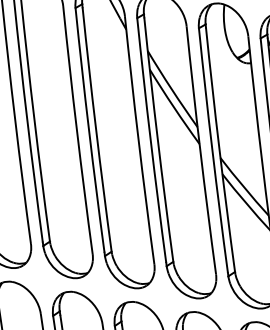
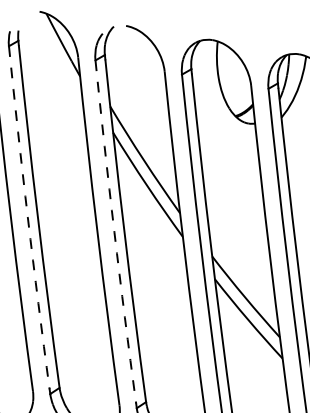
arc: (89, 130) -> (28, 217), solid -> dashed
arc: (150, 140) -> (114, 231), solid -> dashed

